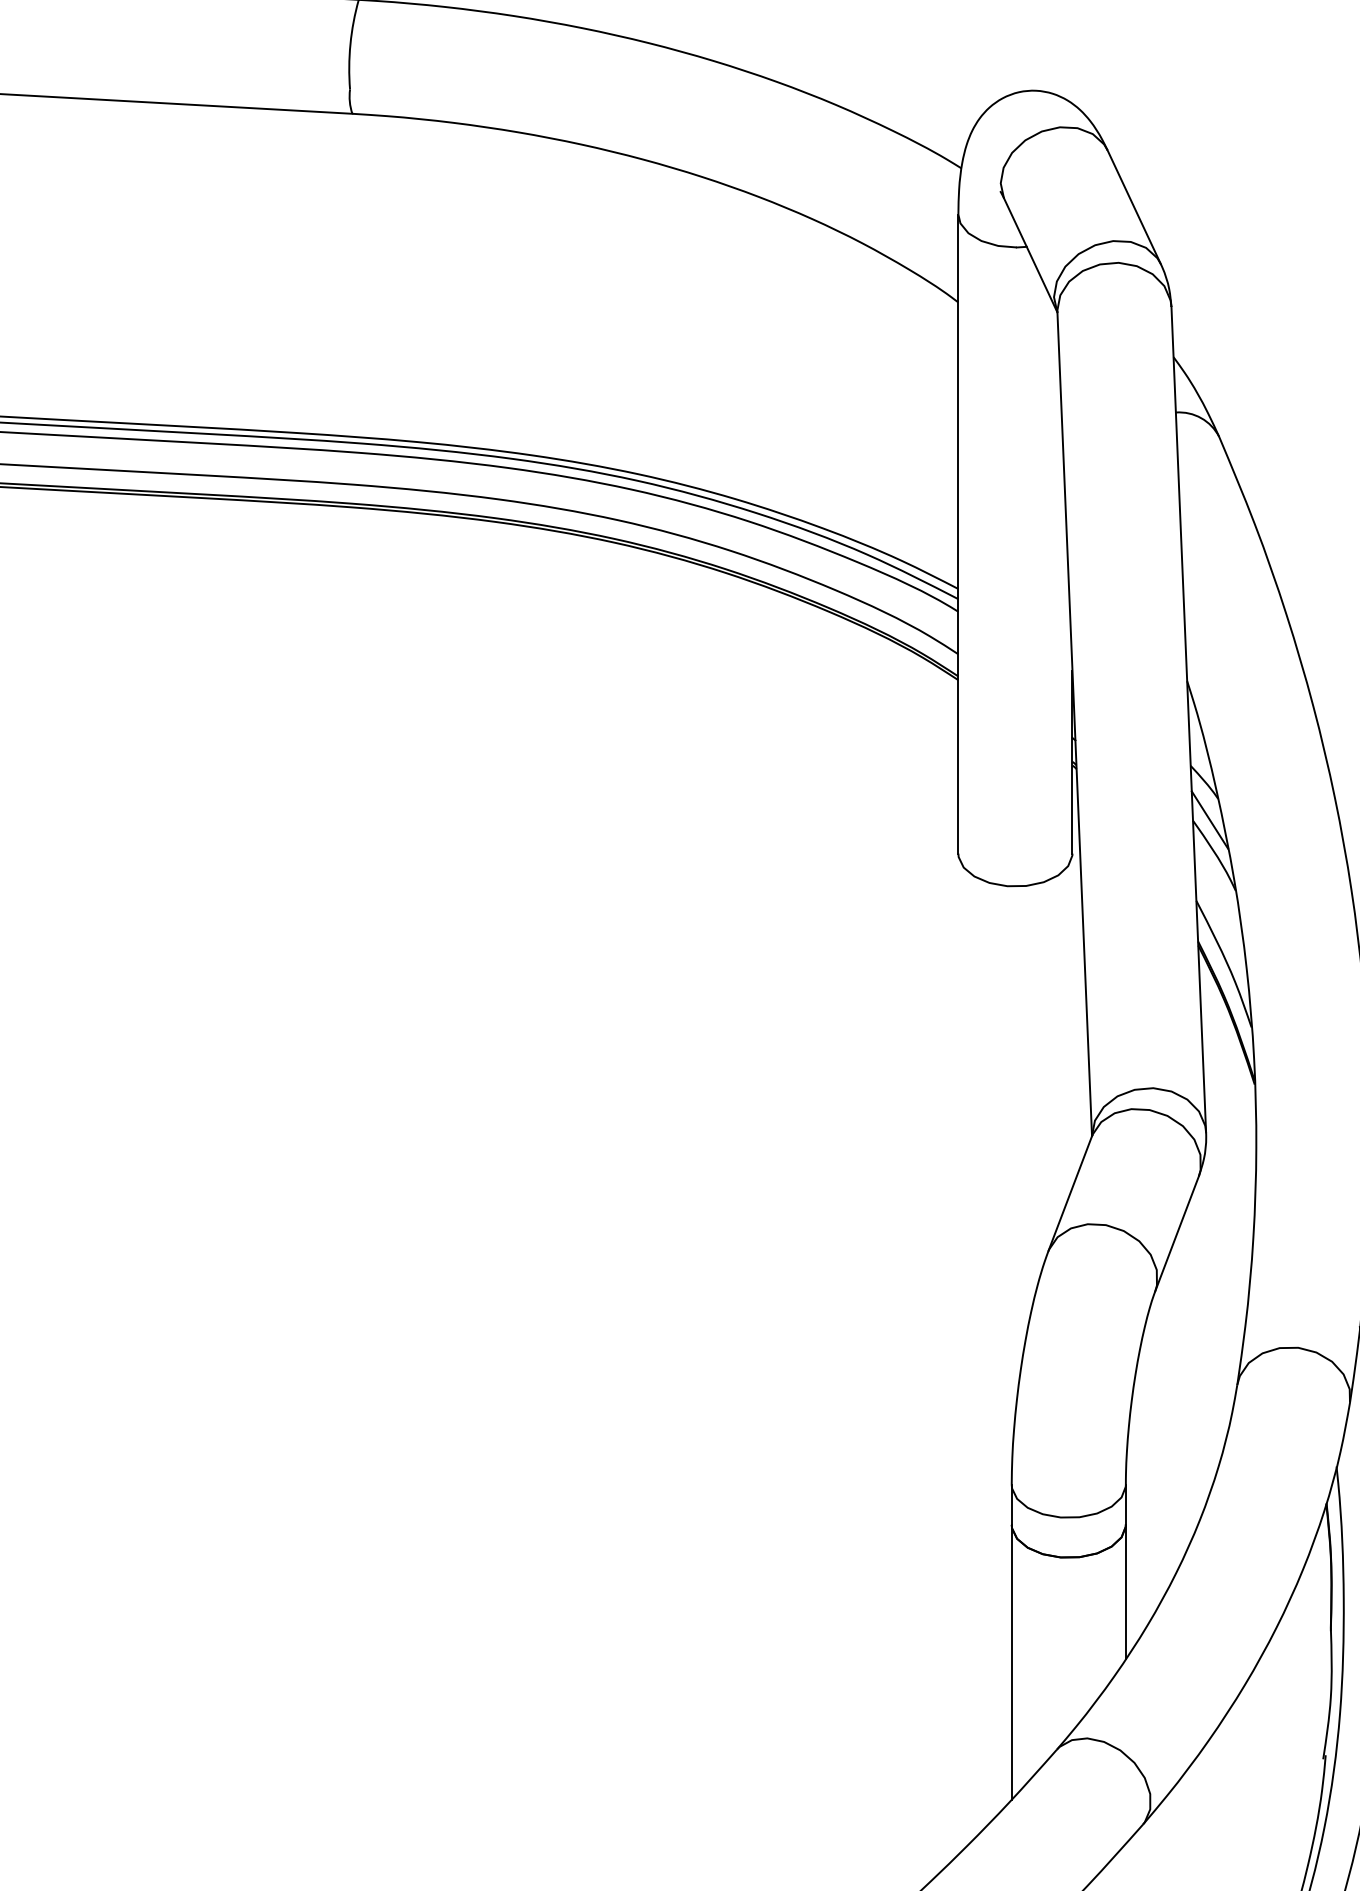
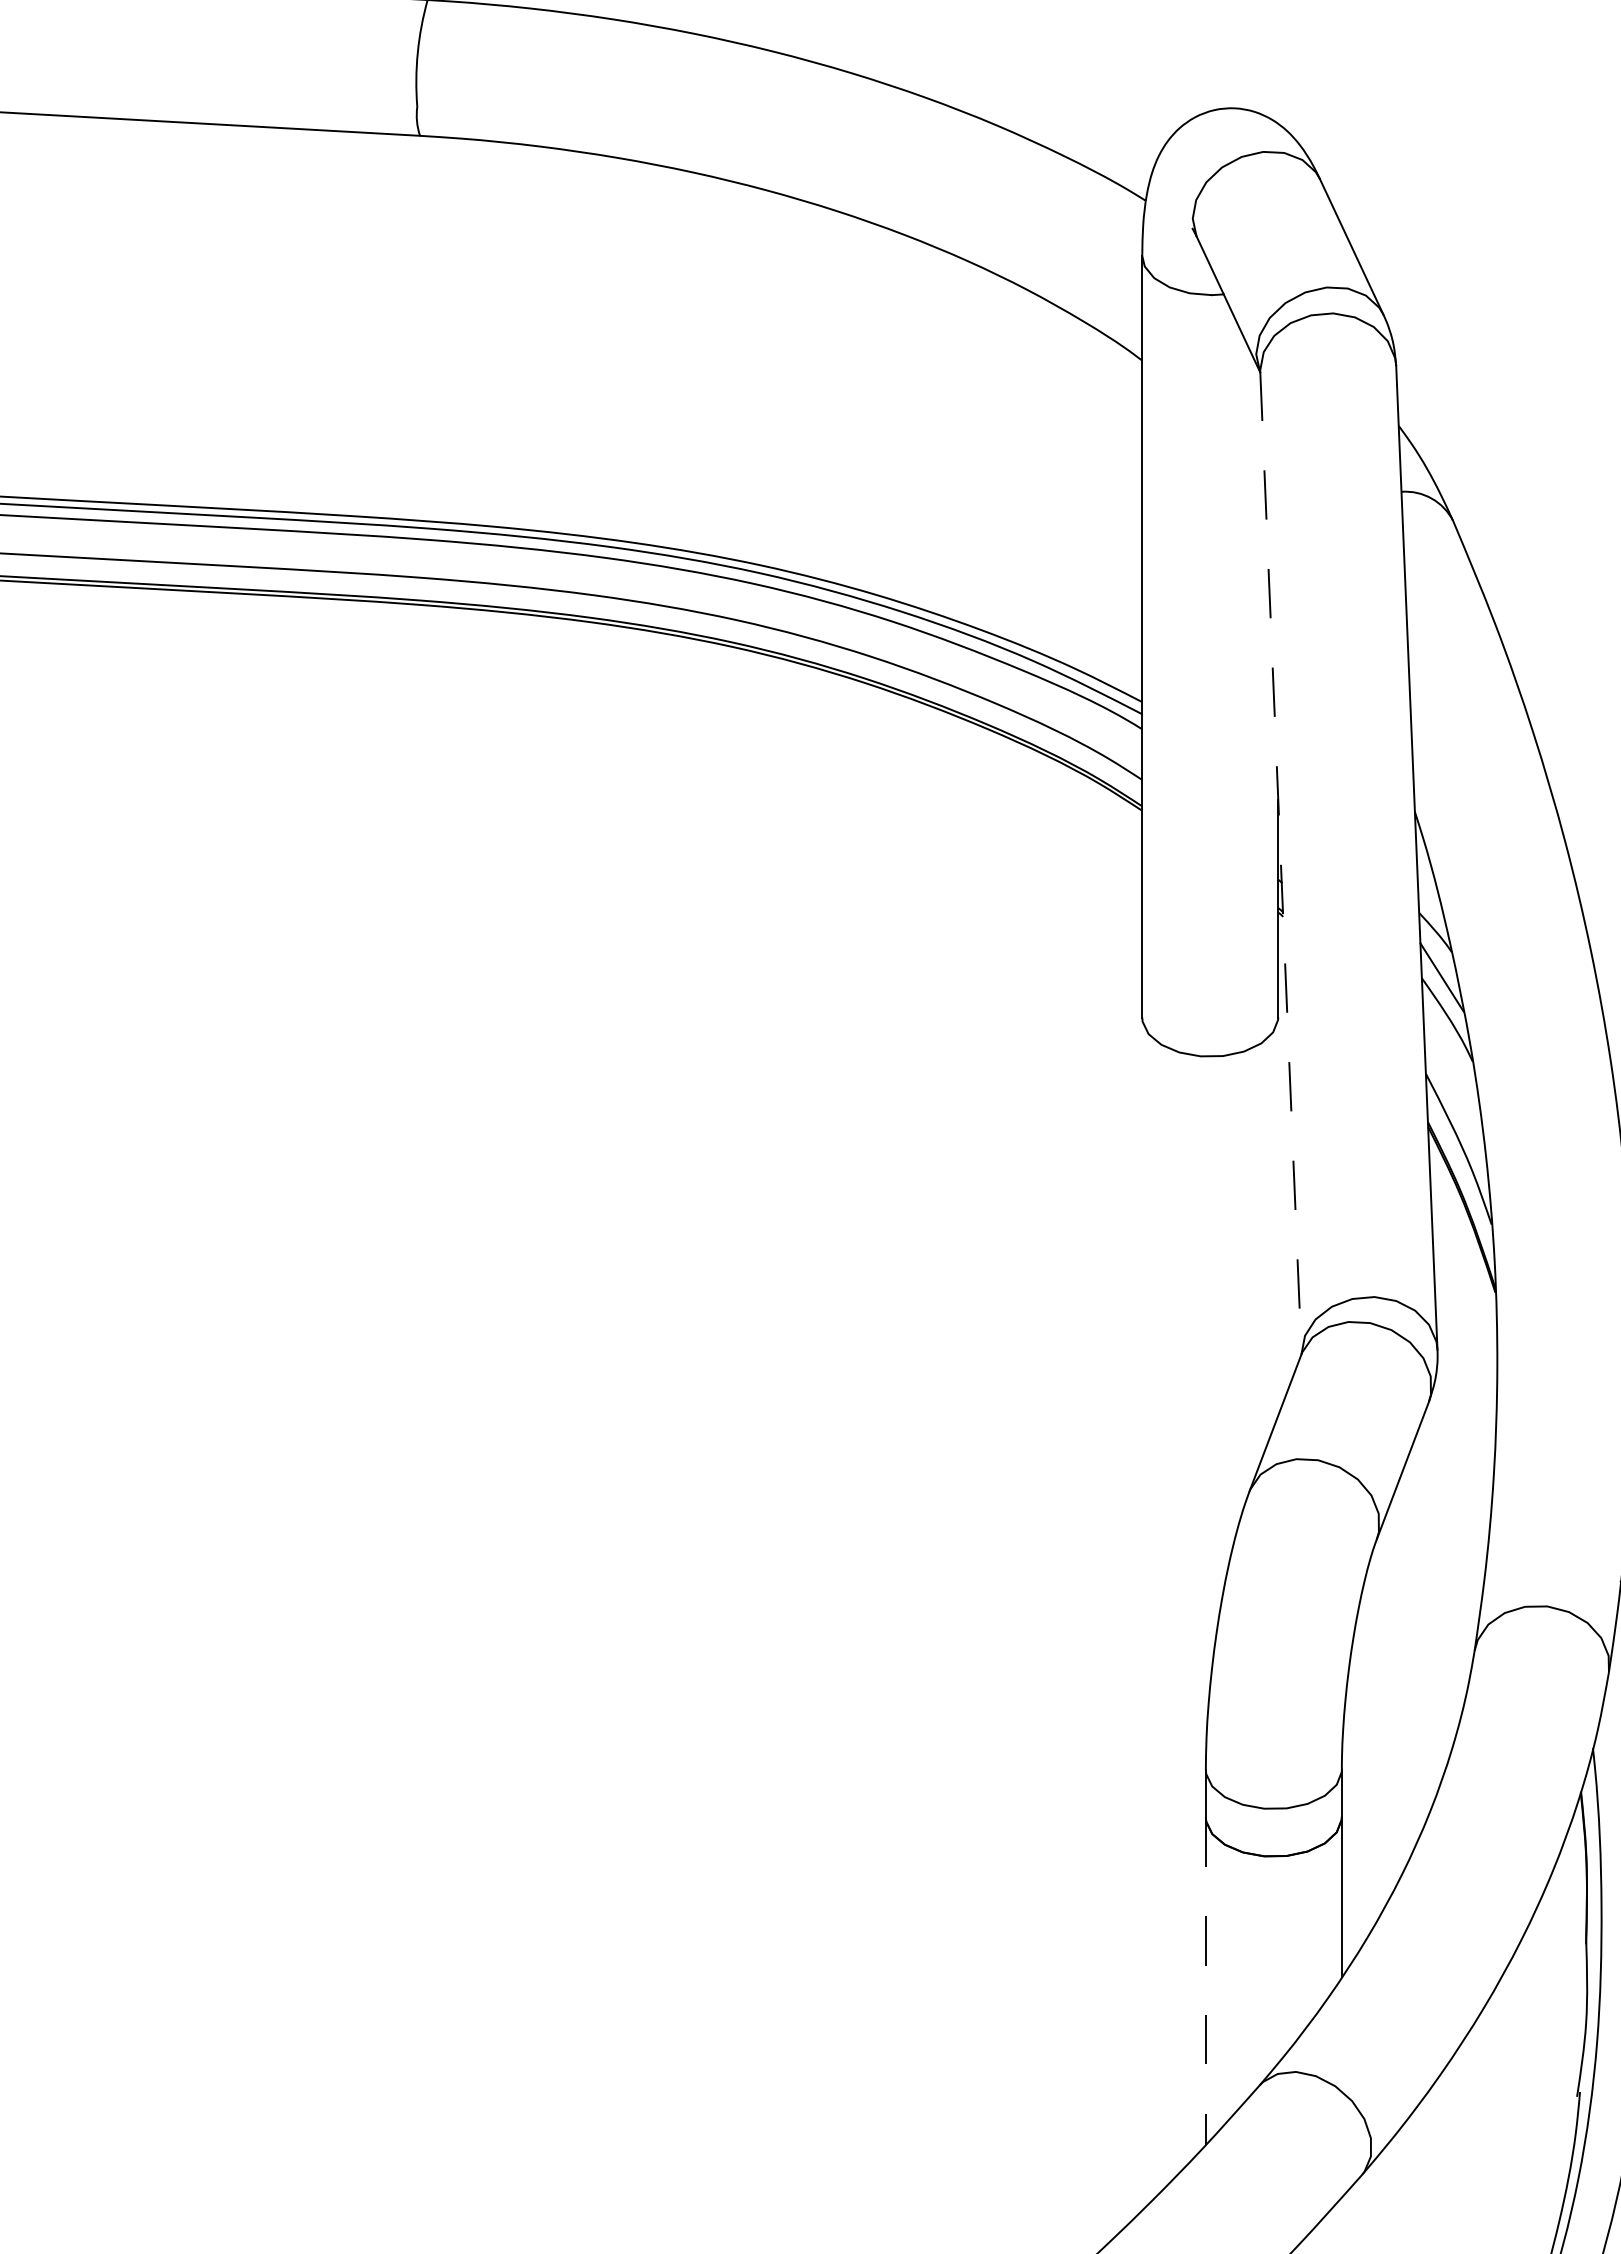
line: (1074, 723) -> (1280, 862), solid -> dashed
line: (1011, 1662) -> (1205, 1981), solid -> dashed

